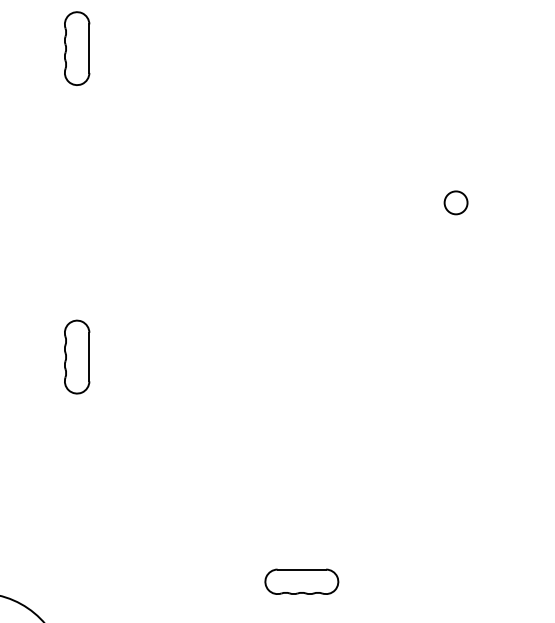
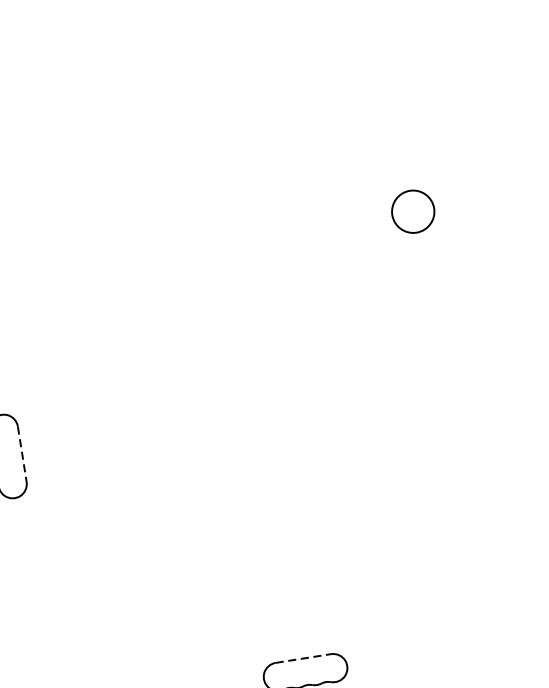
circle: (455, 202) -> (412, 211), size x1.6
line: (89, 357) -> (22, 454), solid -> dashed
line: (302, 569) -> (304, 658), solid -> dashed

